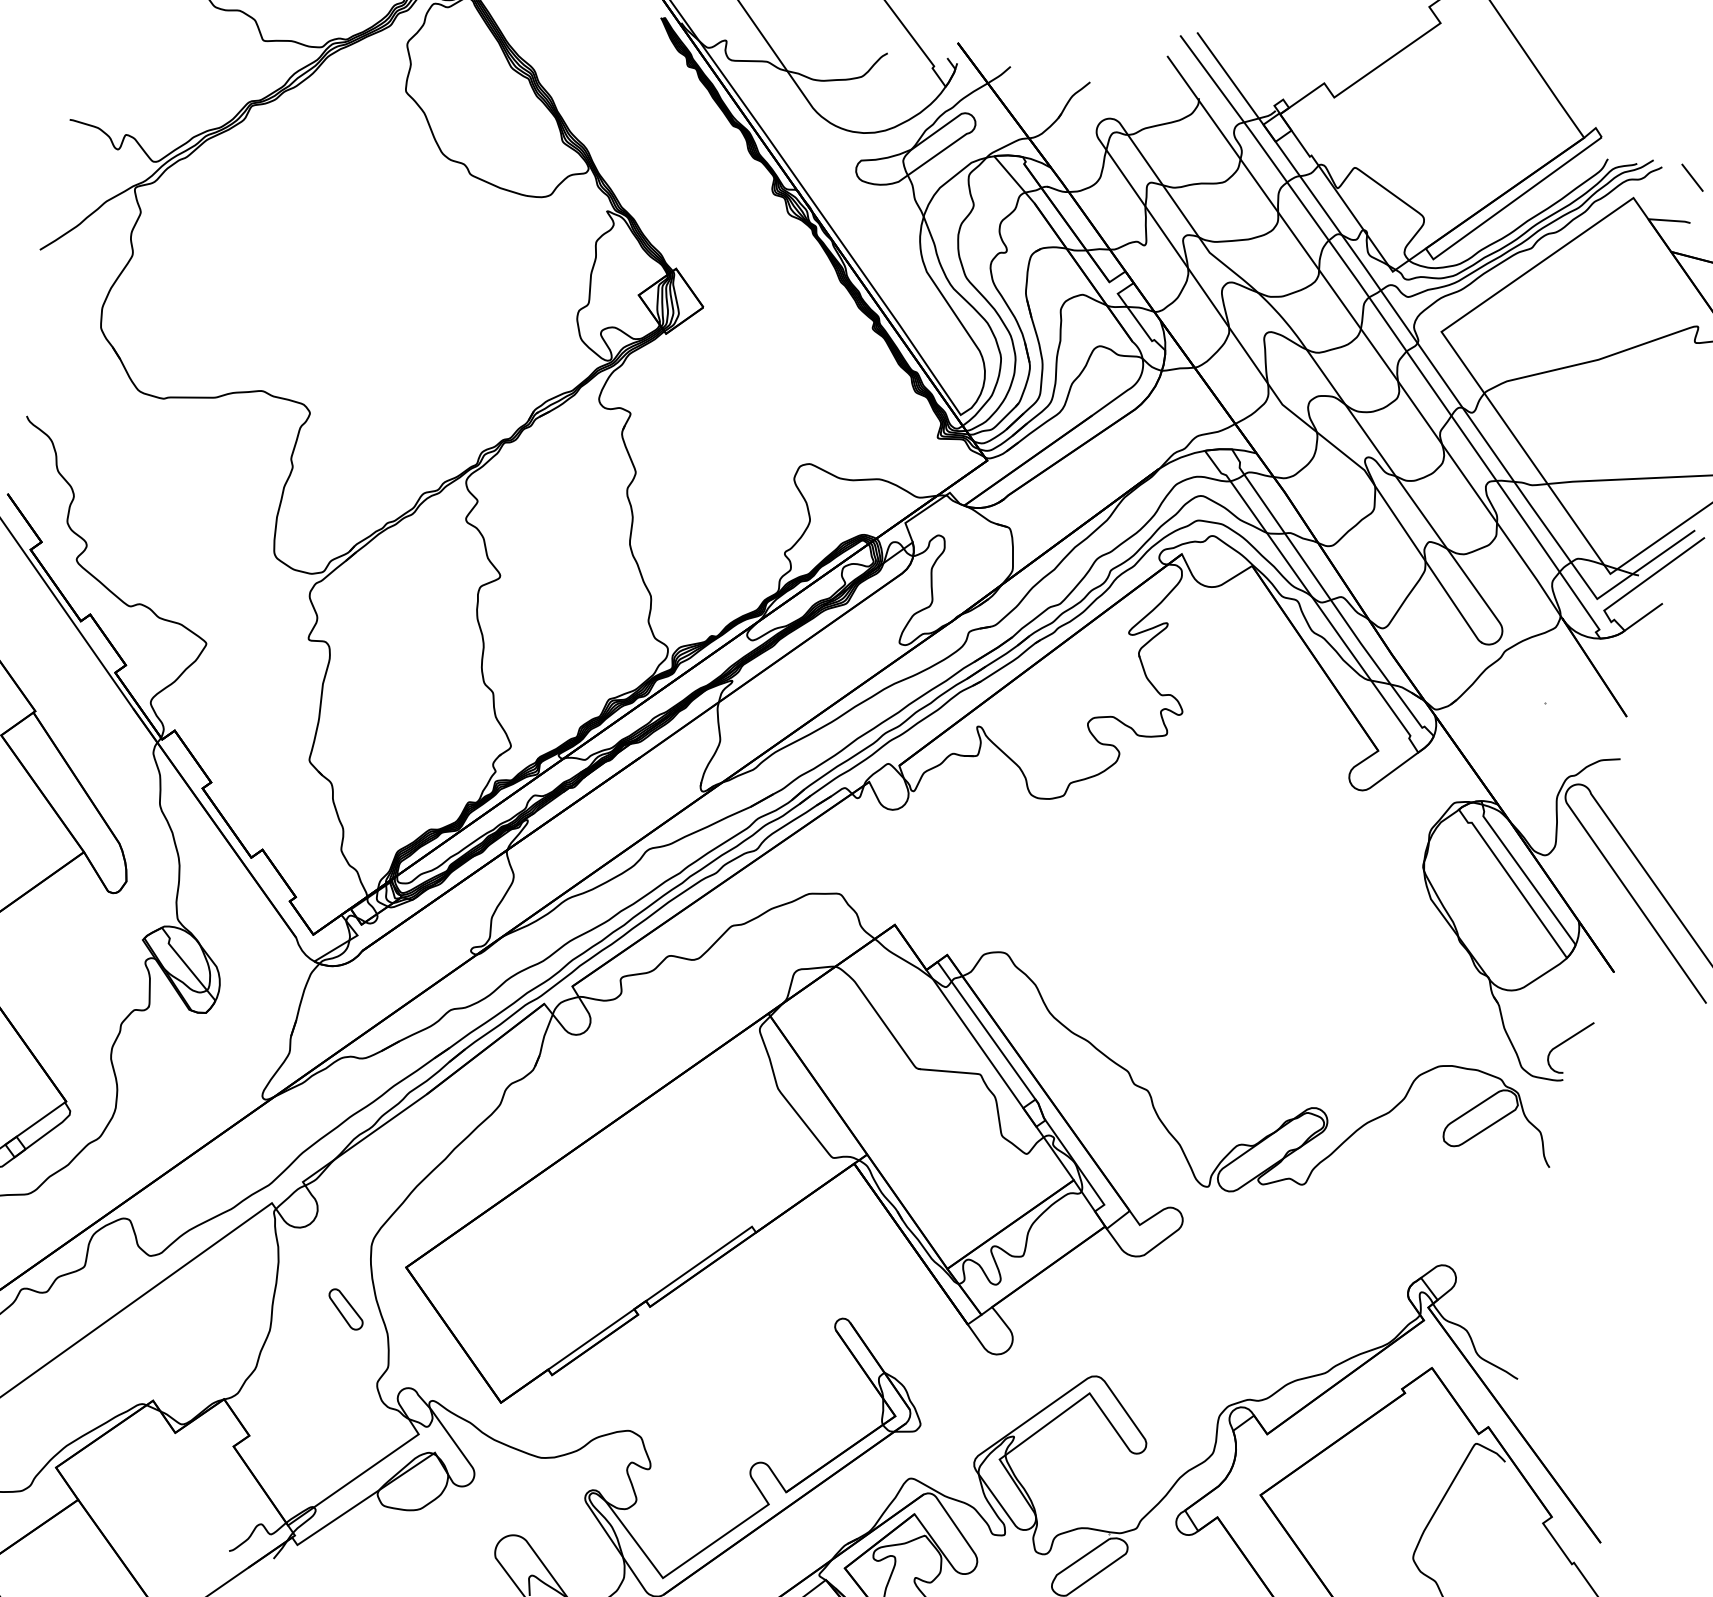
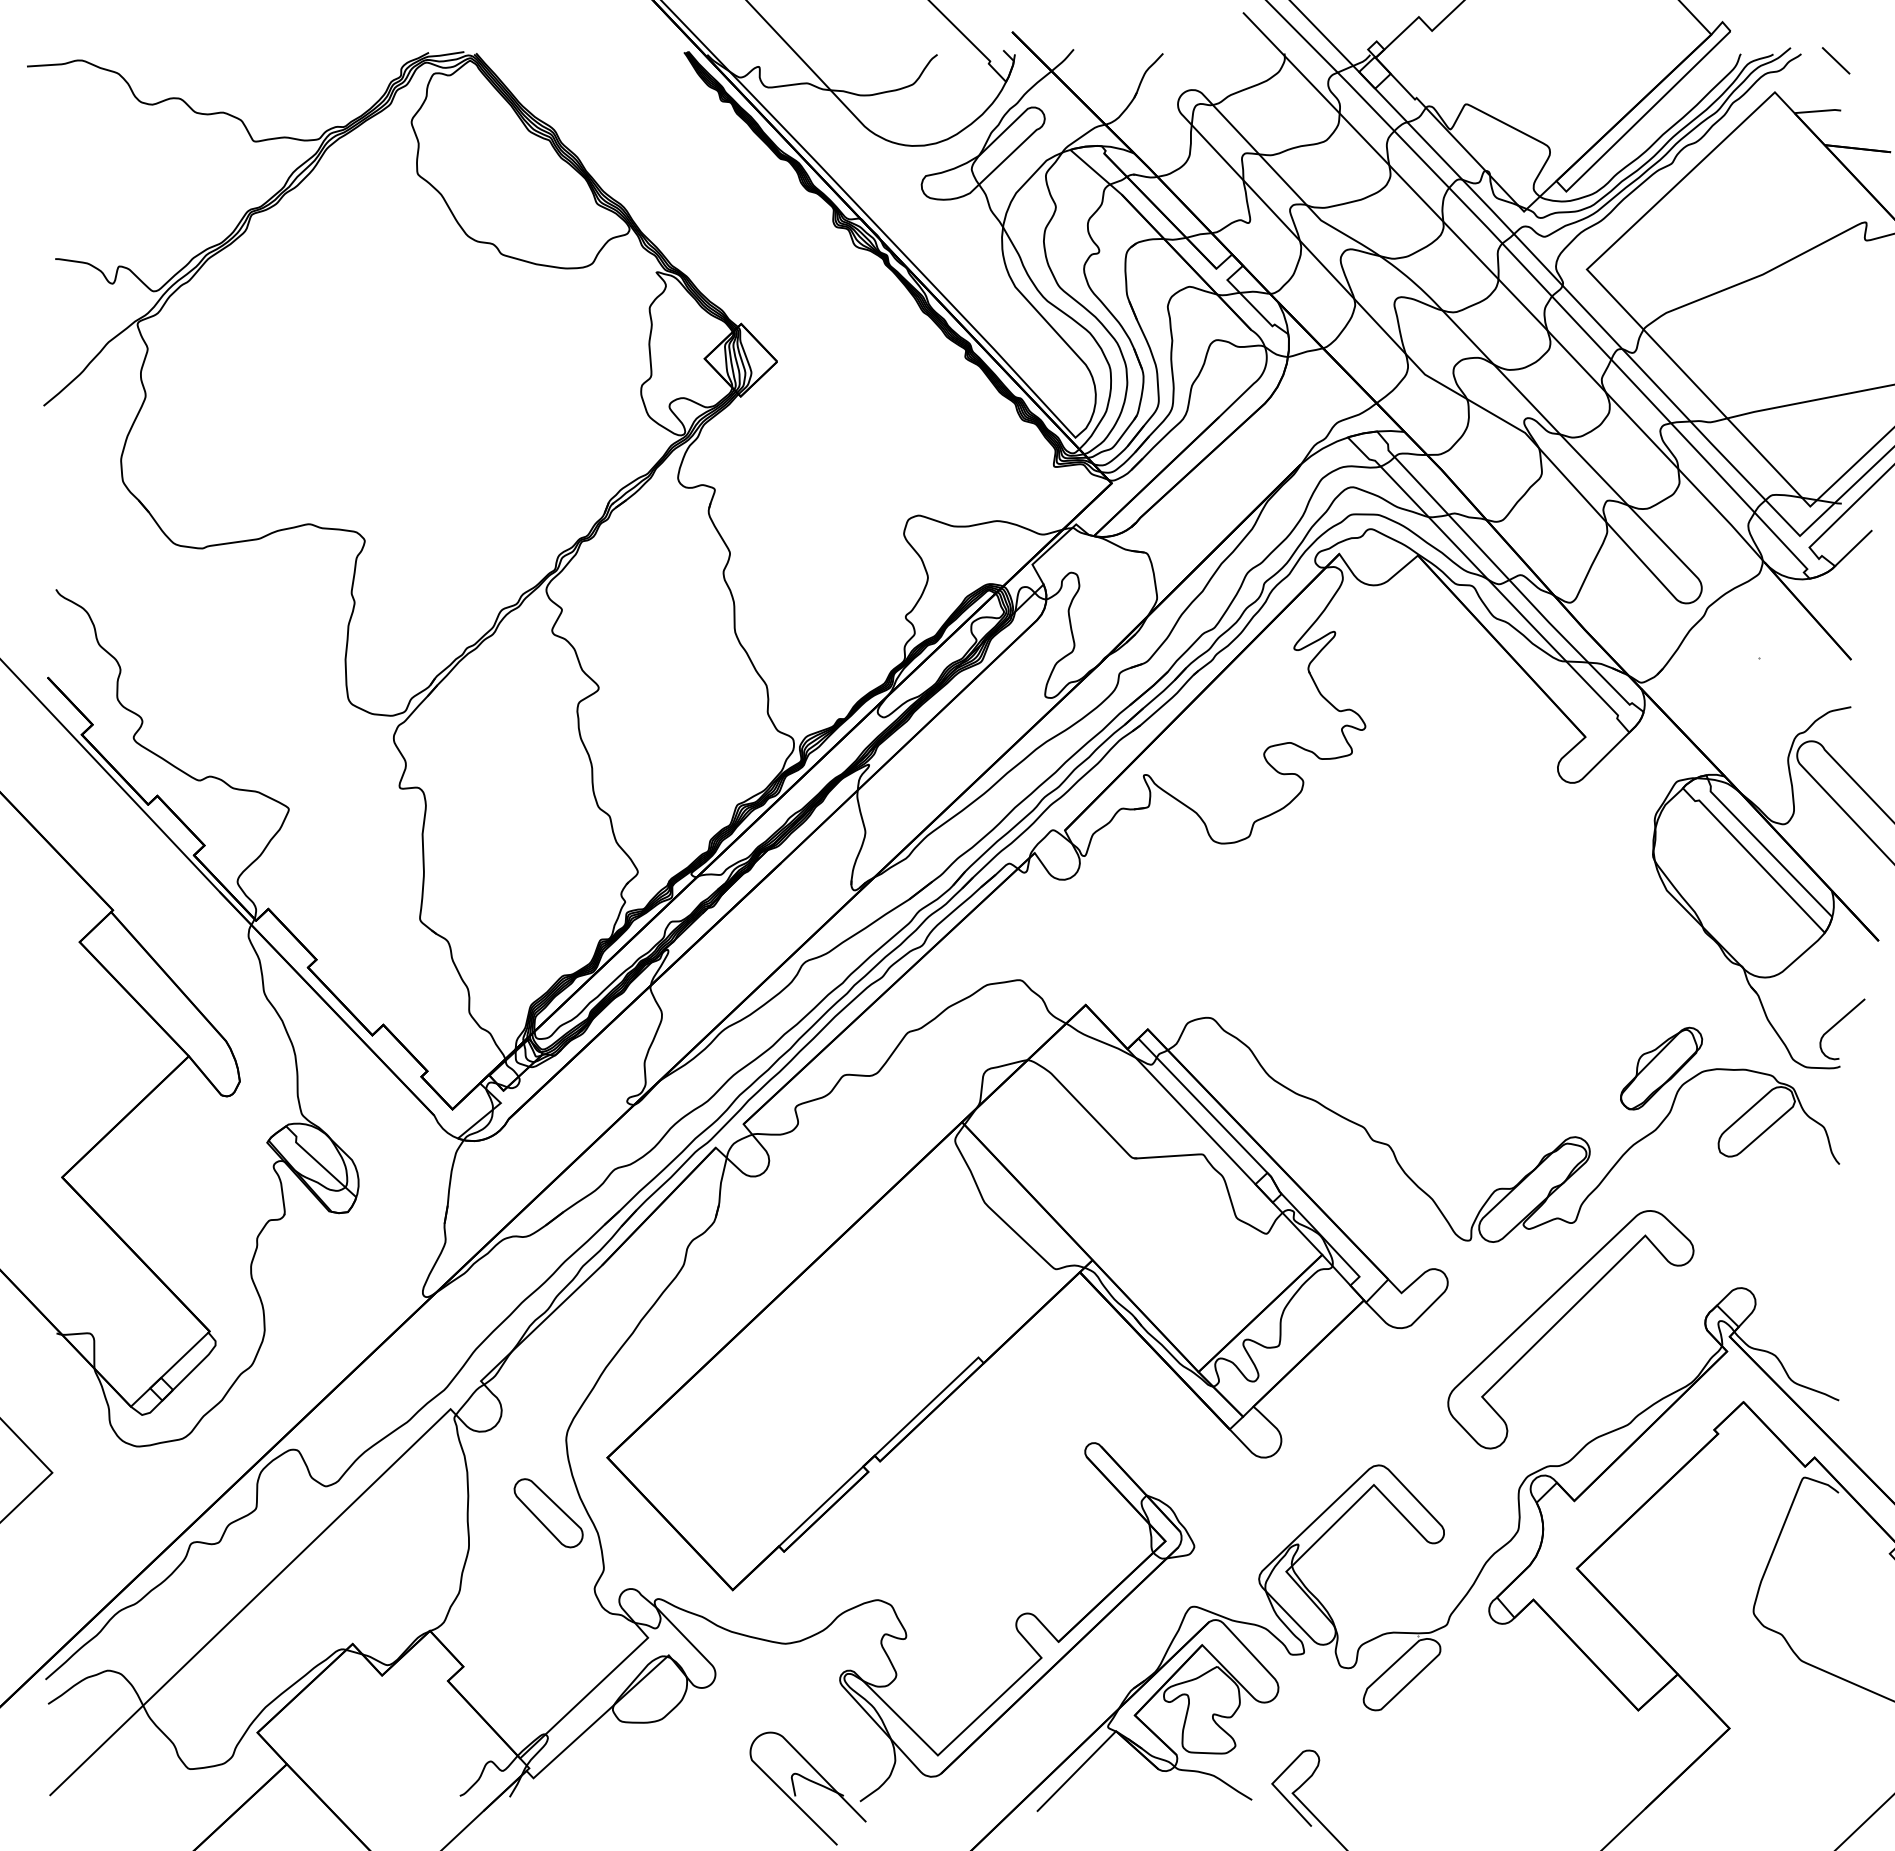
part: (1402, 1058) -> (1661, 1068), added
part: (1279, 1269) -> (1561, 1319), added
part: (345, 1309) -> (548, 1513), size x1.67

